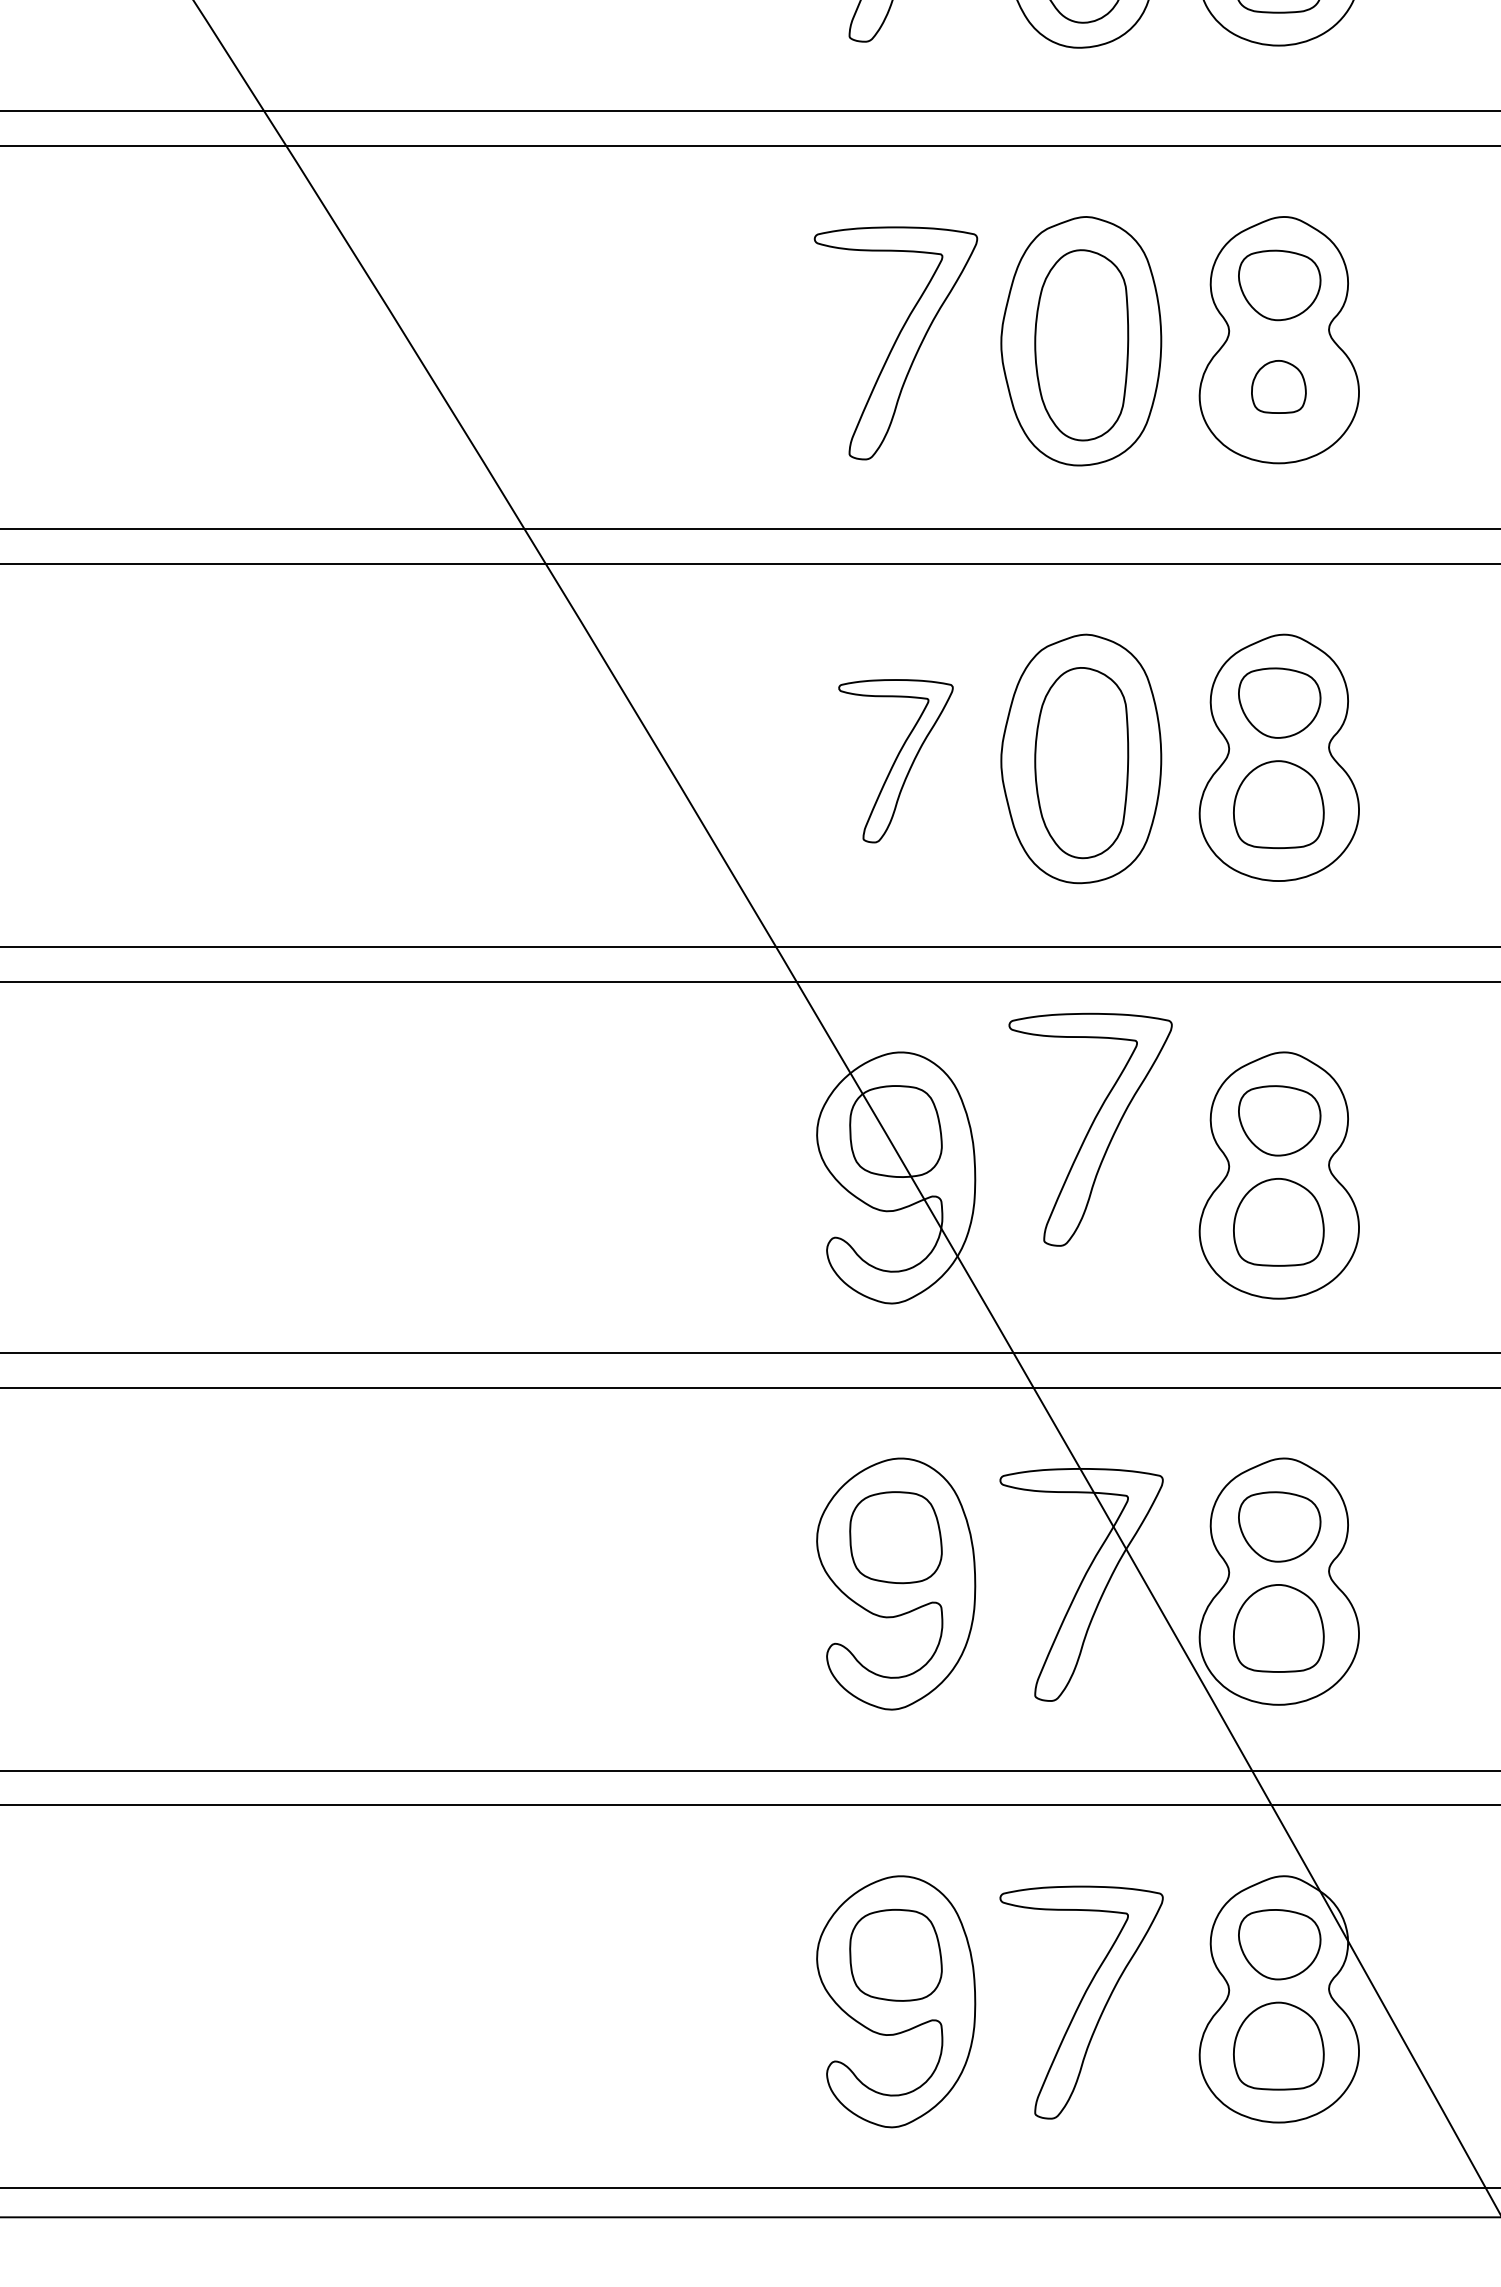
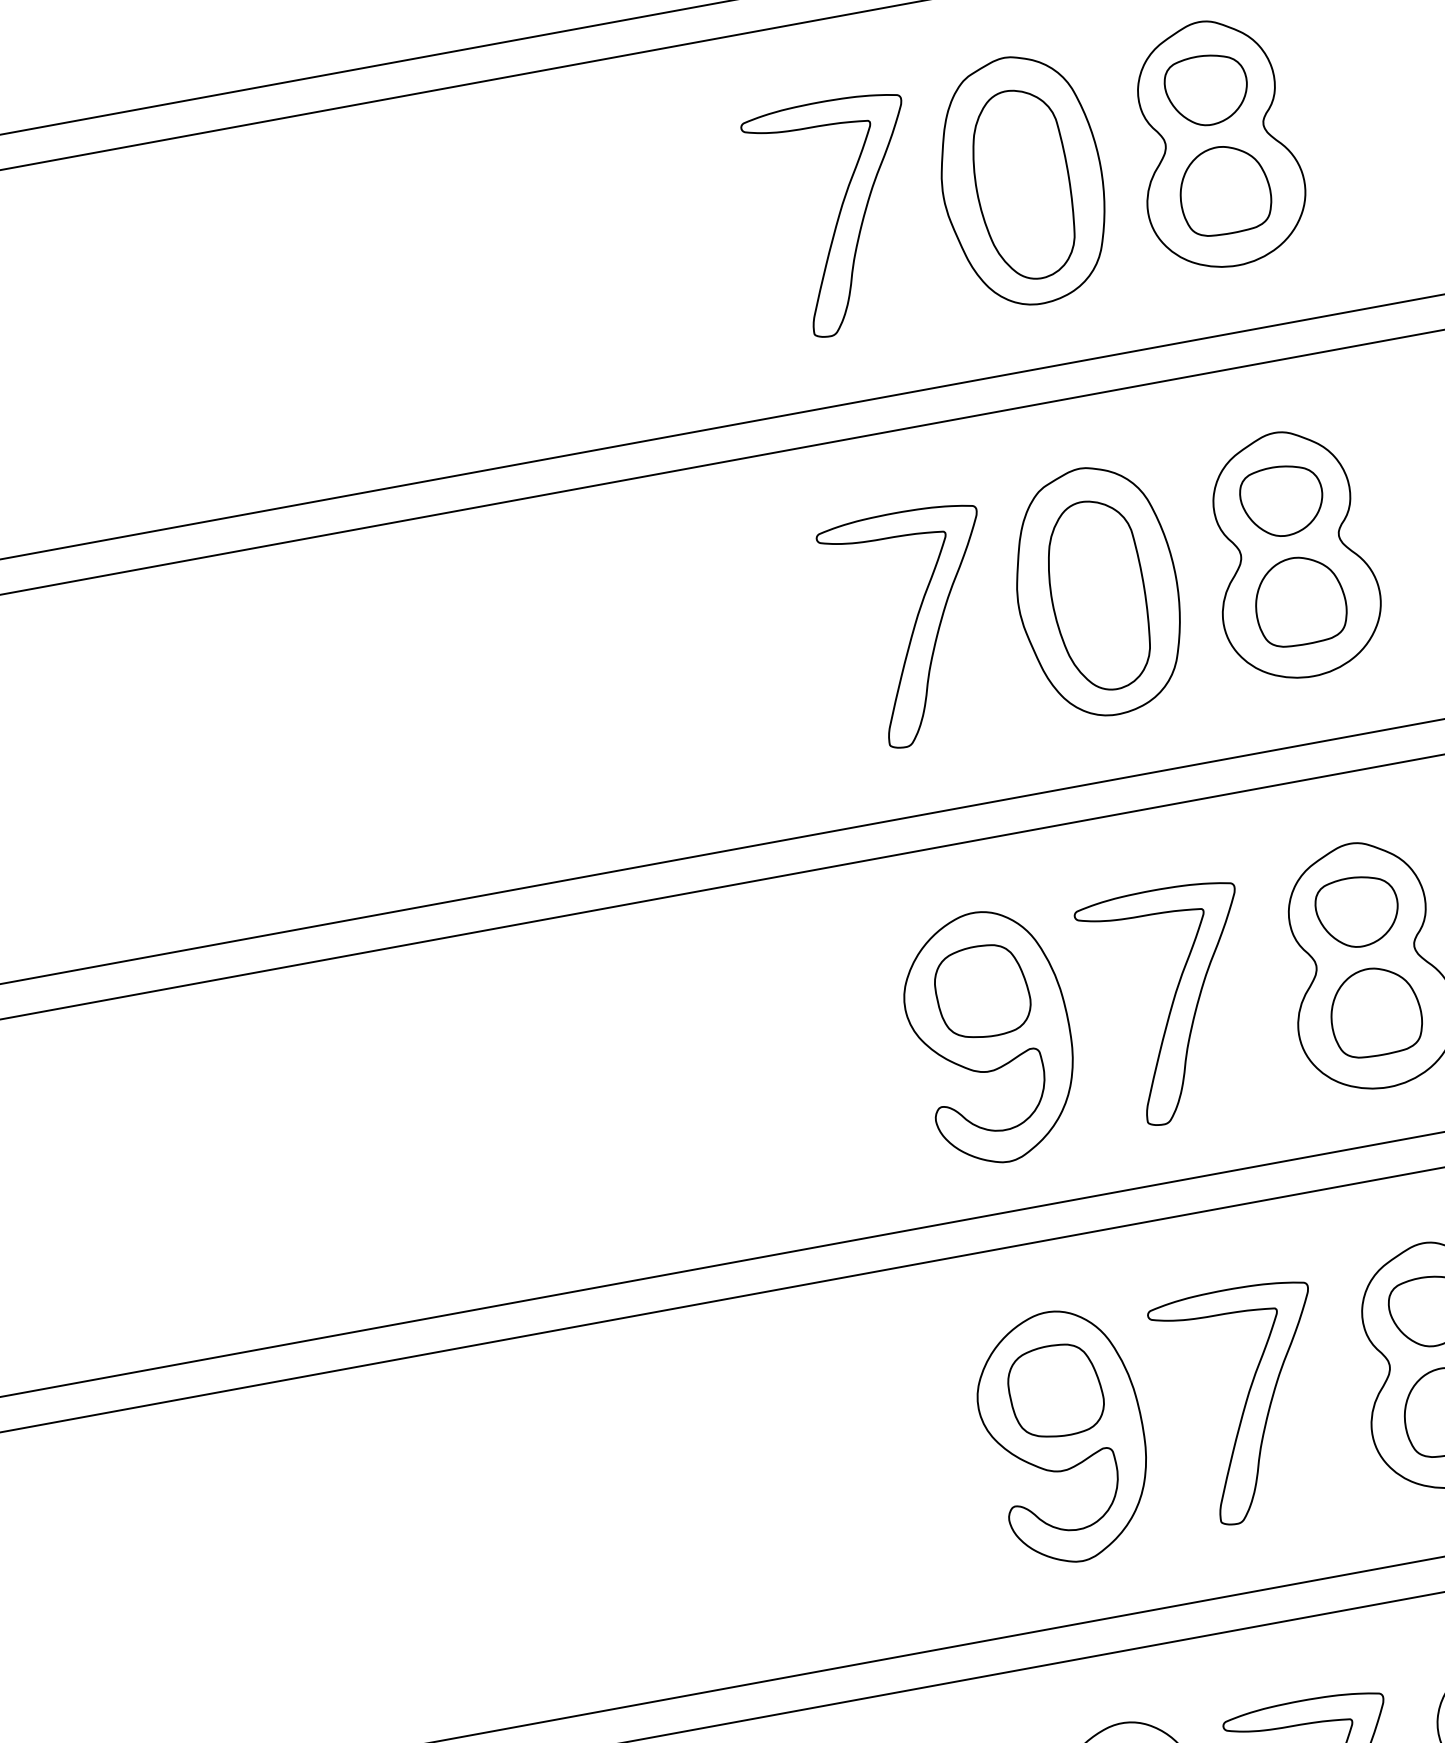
part: (1278, 386) -> (1224, 189), size x1.67
part: (895, 761) -> (915, 627), size x1.43
part: (1090, 1129) -> (1173, 1004), moved

